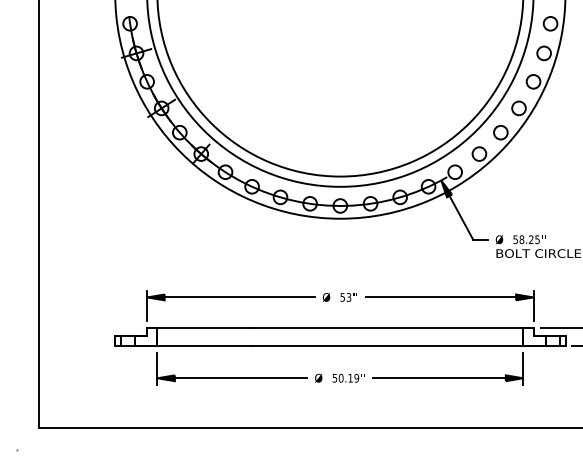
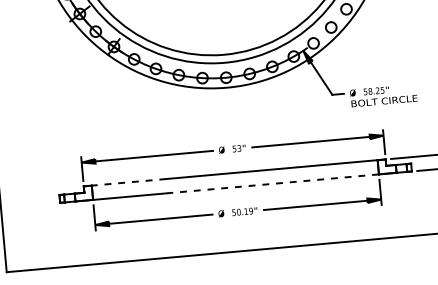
line: (204, 327) -> (128, 182), solid -> dashed
line: (387, 346) -> (272, 184), solid -> dashed

